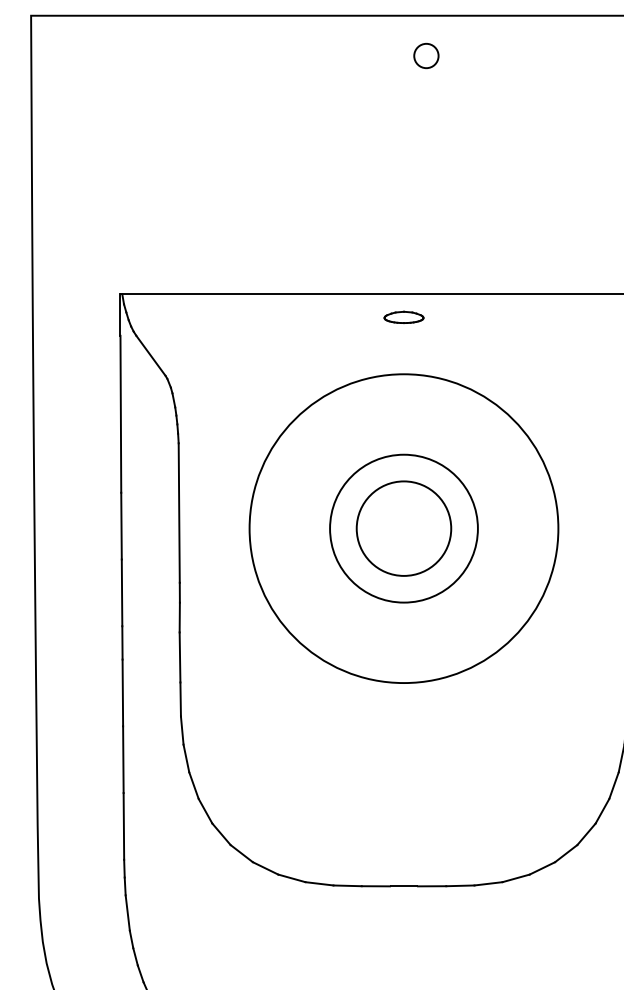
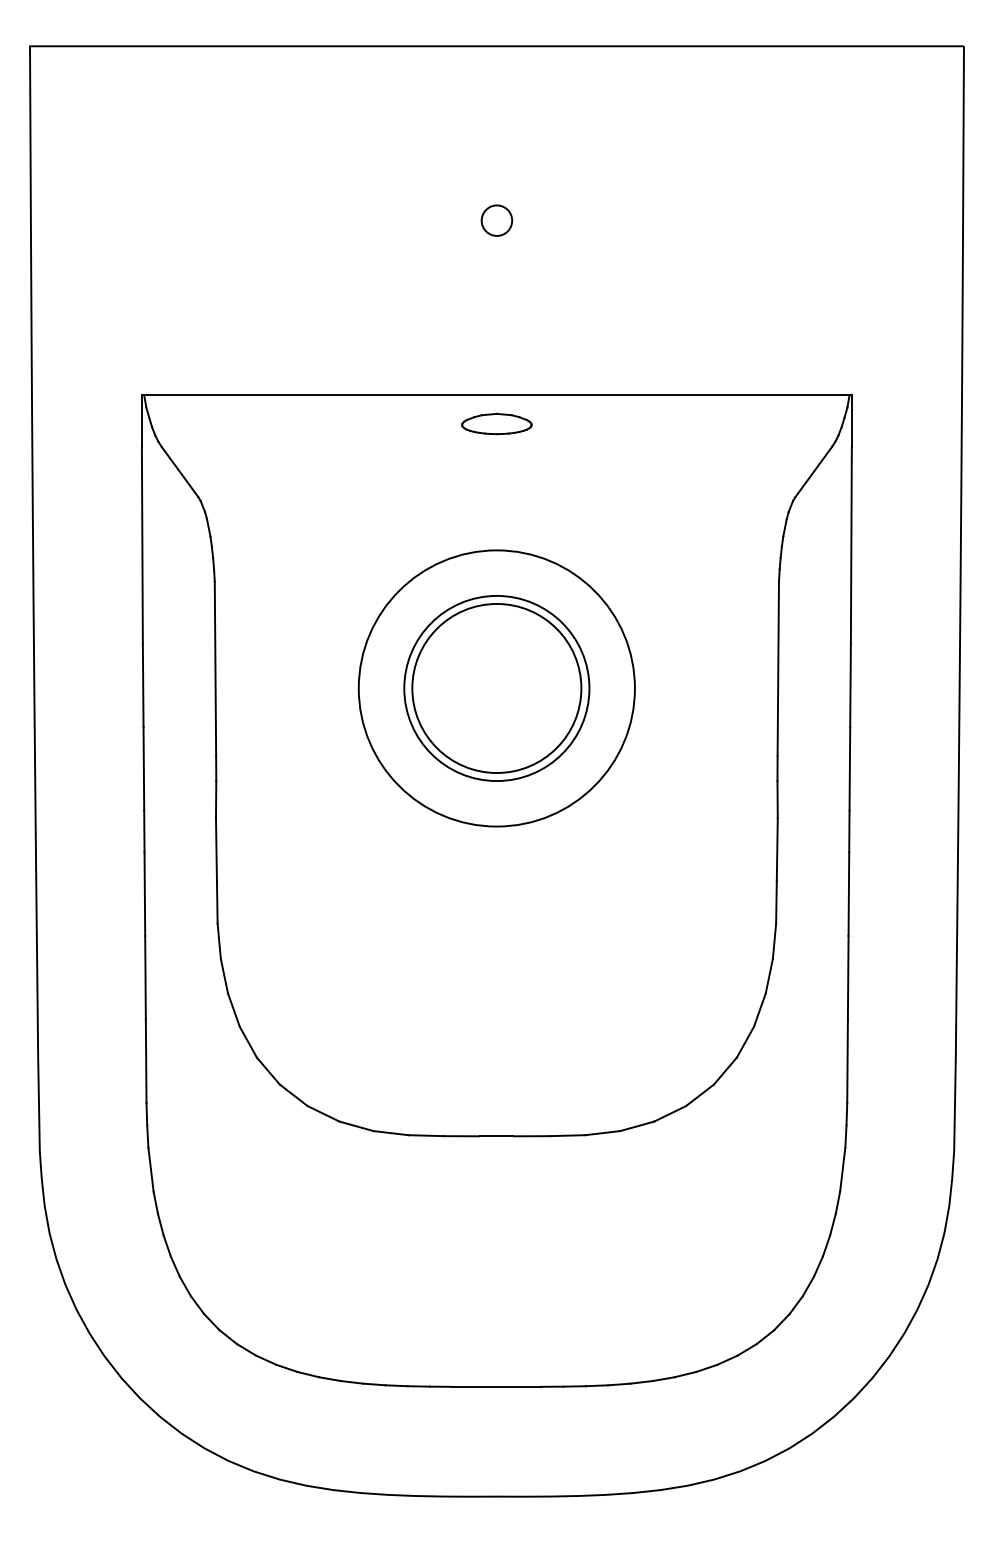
circle: (426, 55) -> (496, 220), moved
part: (403, 317) -> (496, 423), size x1.43
circle: (403, 528) -> (496, 688), size x0.71
circle: (403, 528) -> (496, 688), size x1.43

